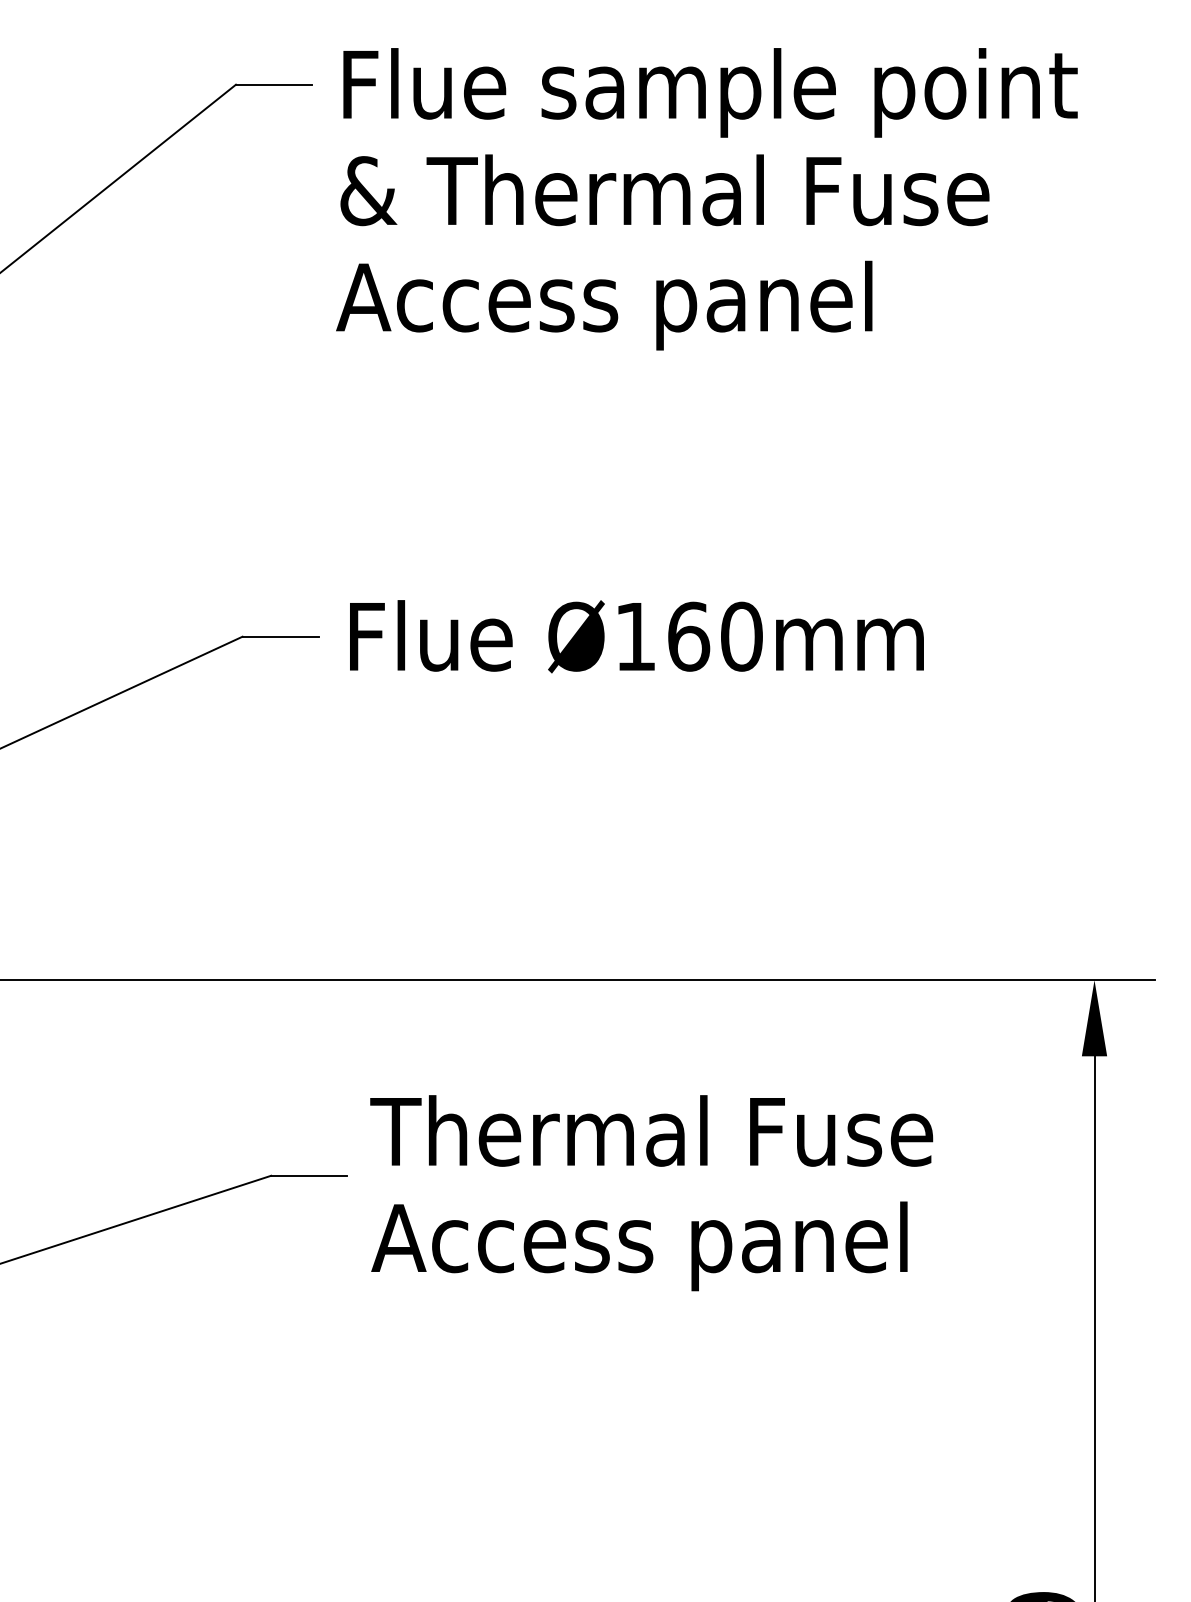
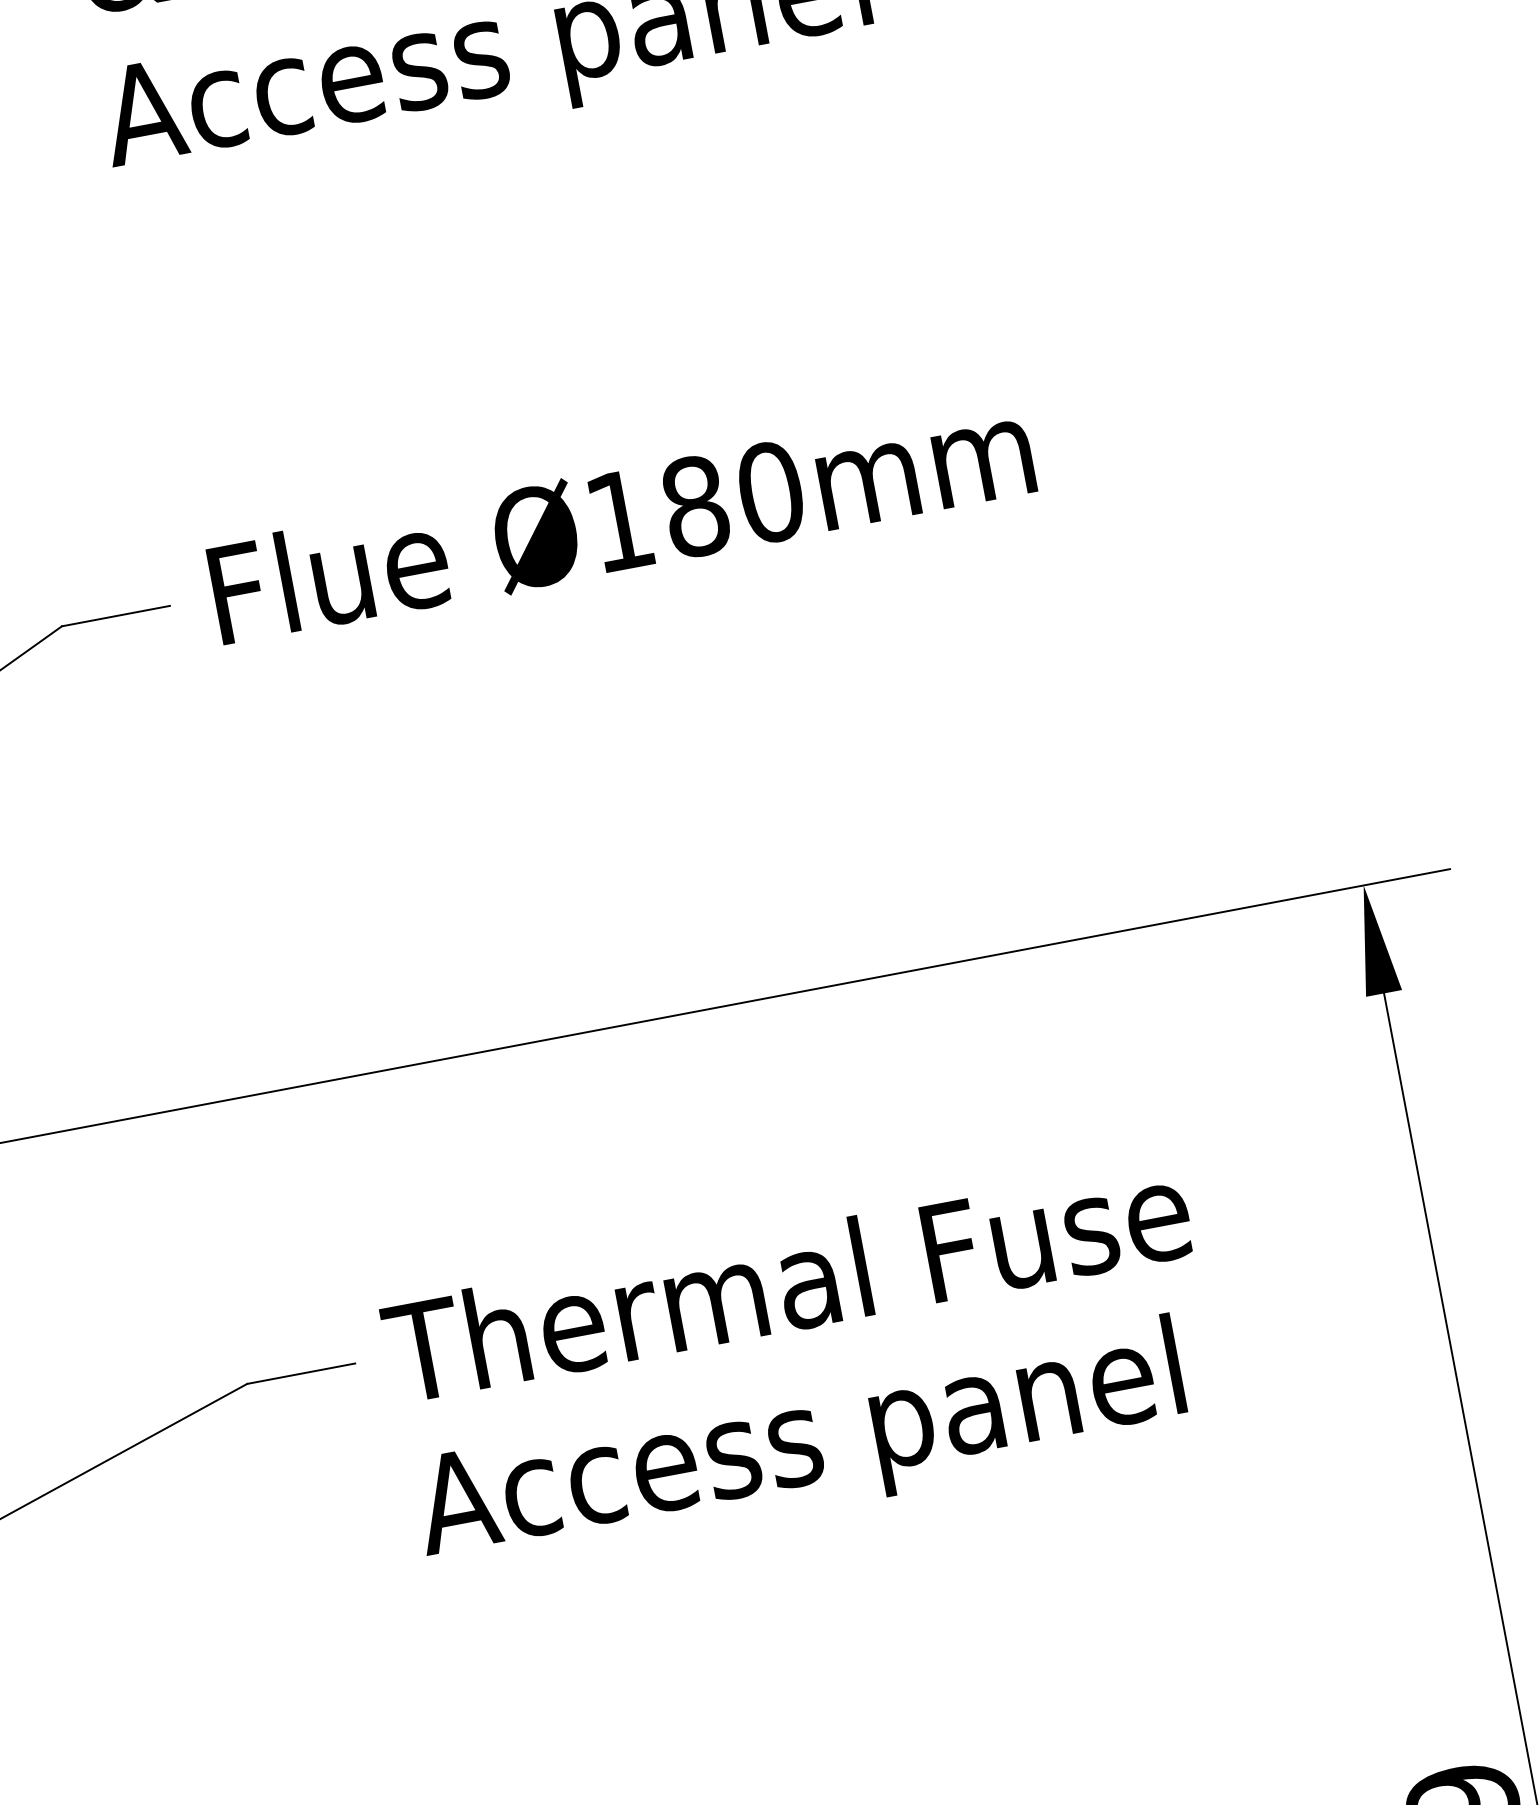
text: (689, 636) -> (696, 506), Ø160mm -> Ø180mm
text: (651, 1193) -> (803, 1369), moved

